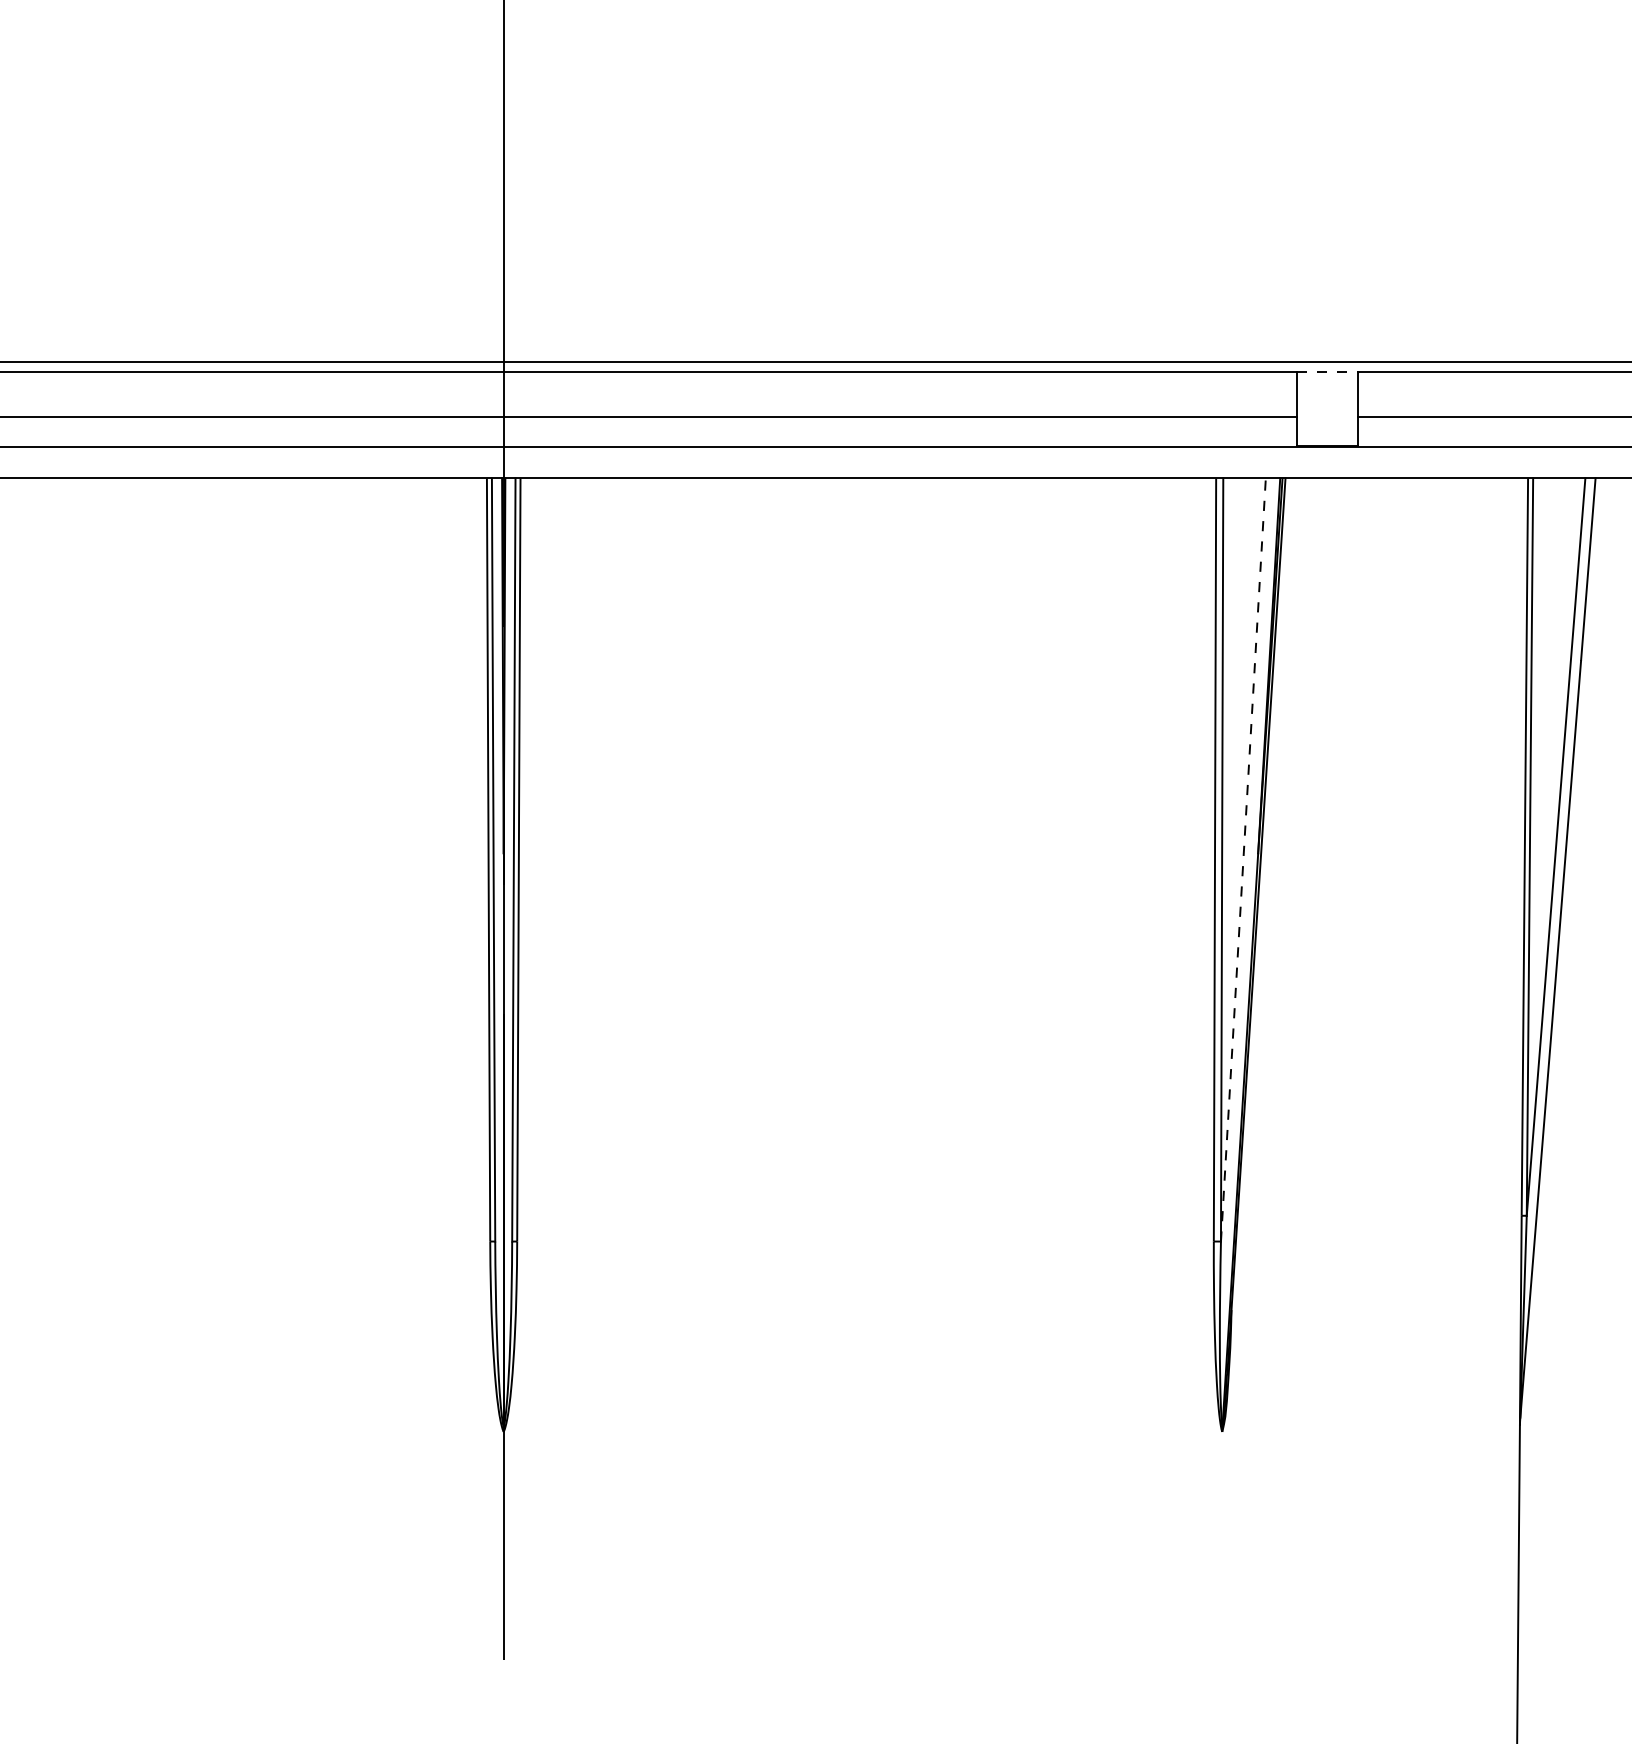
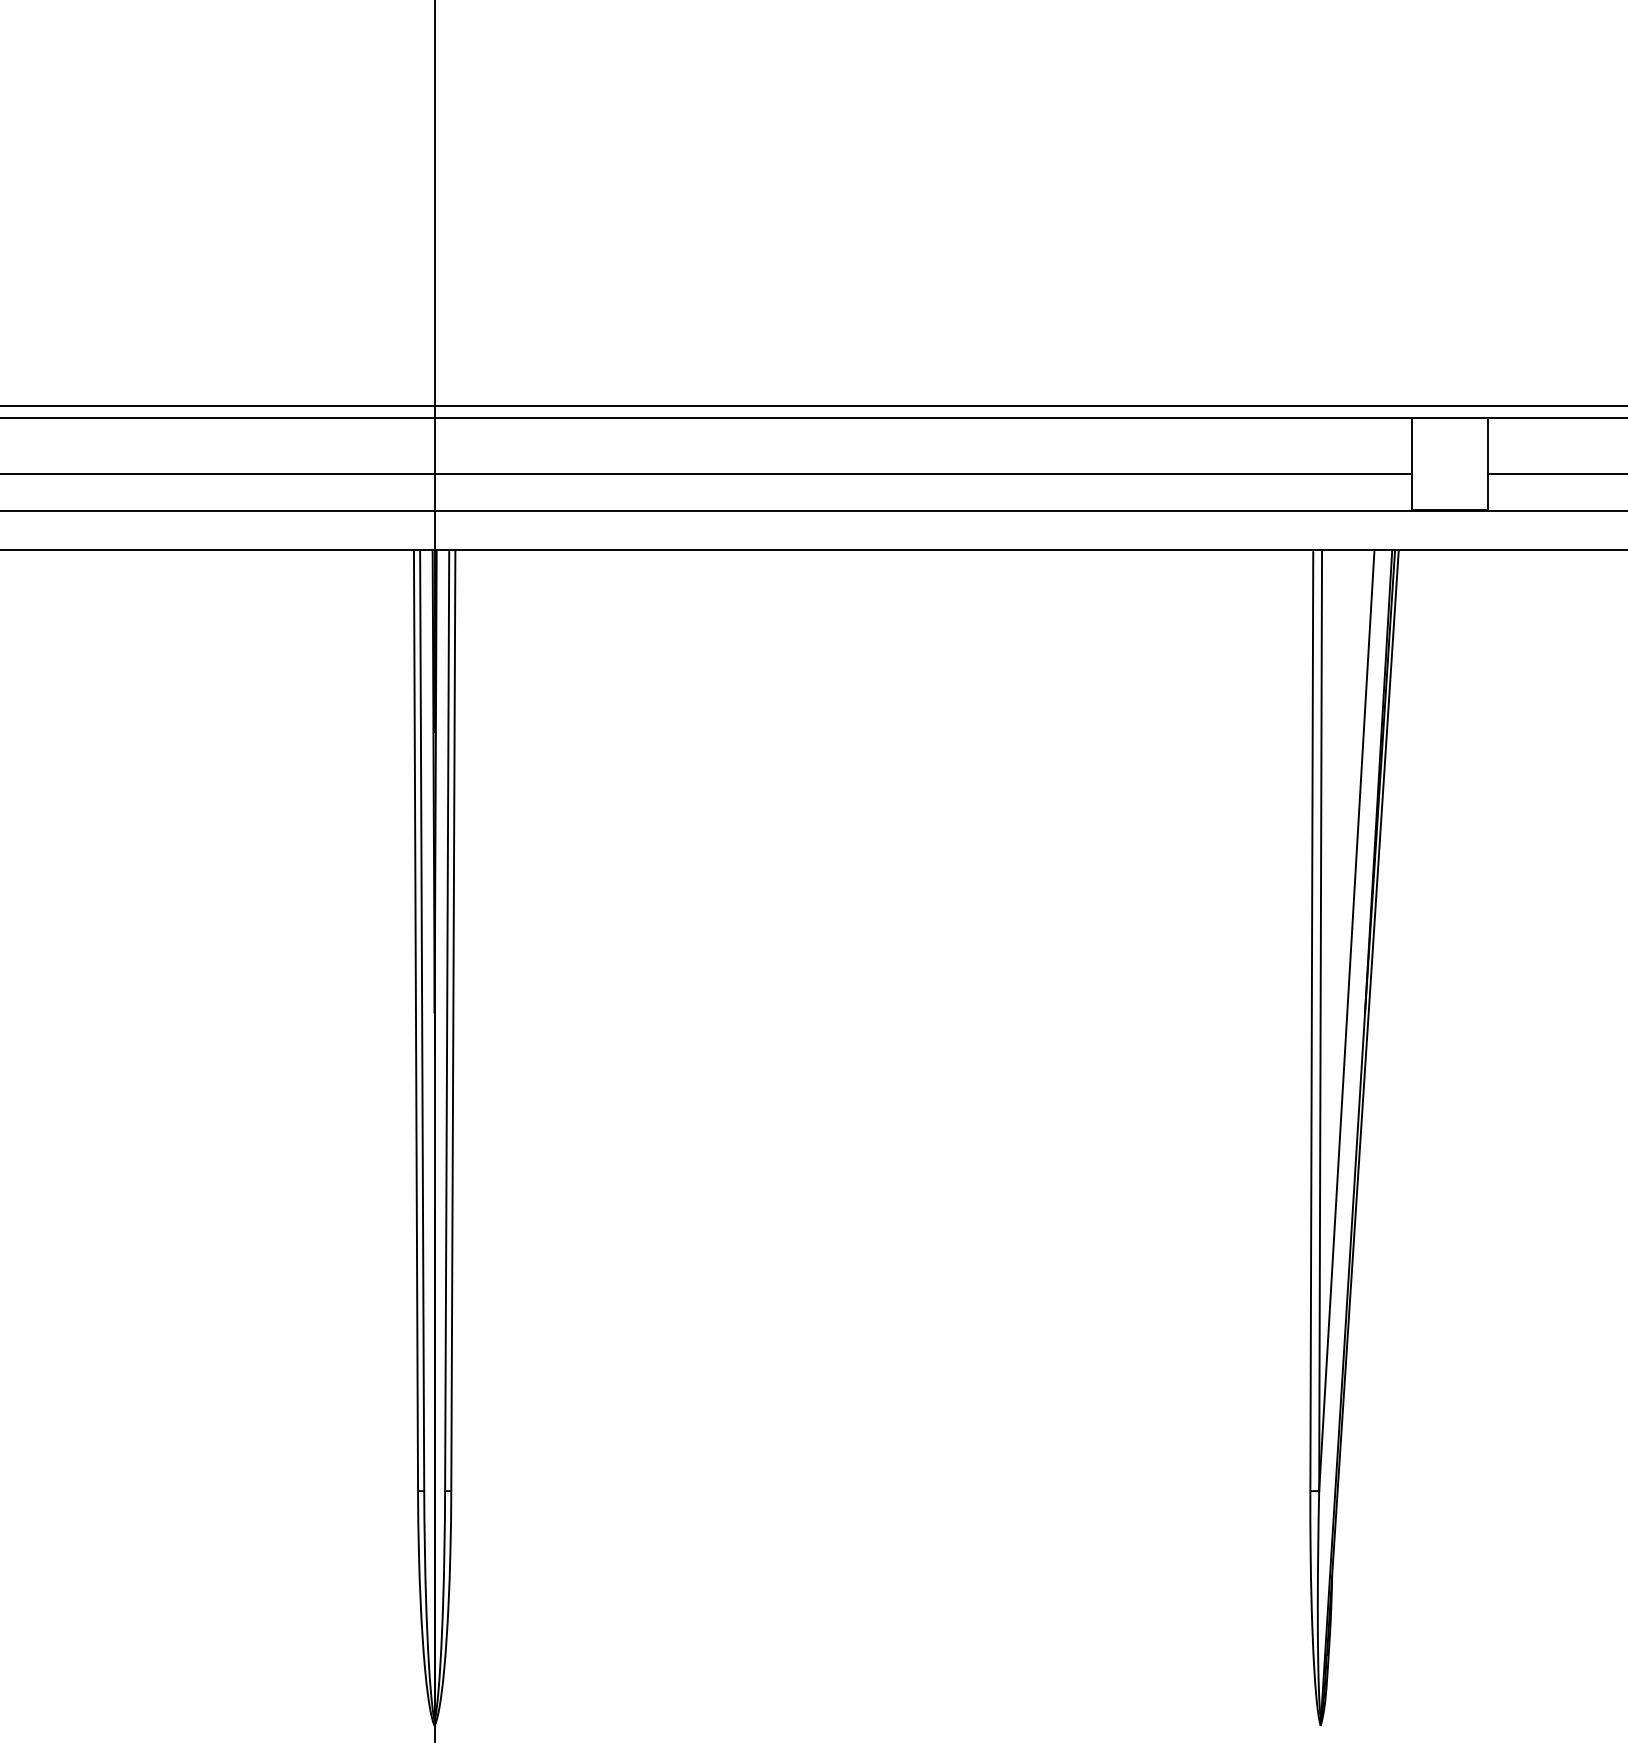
line: (1327, 371) -> (1450, 418), dashed -> solid
line: (1243, 859) -> (1346, 1020), dashed -> solid

